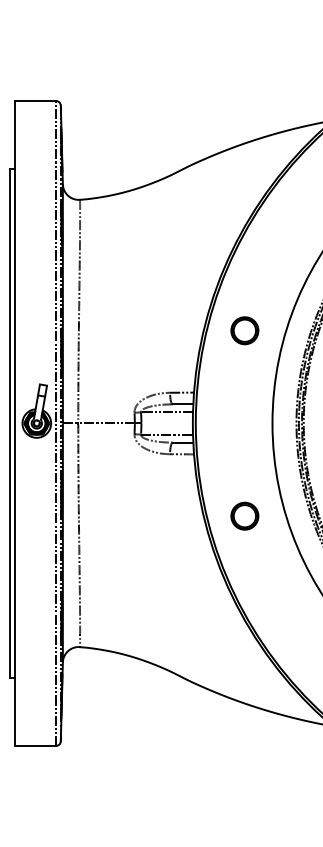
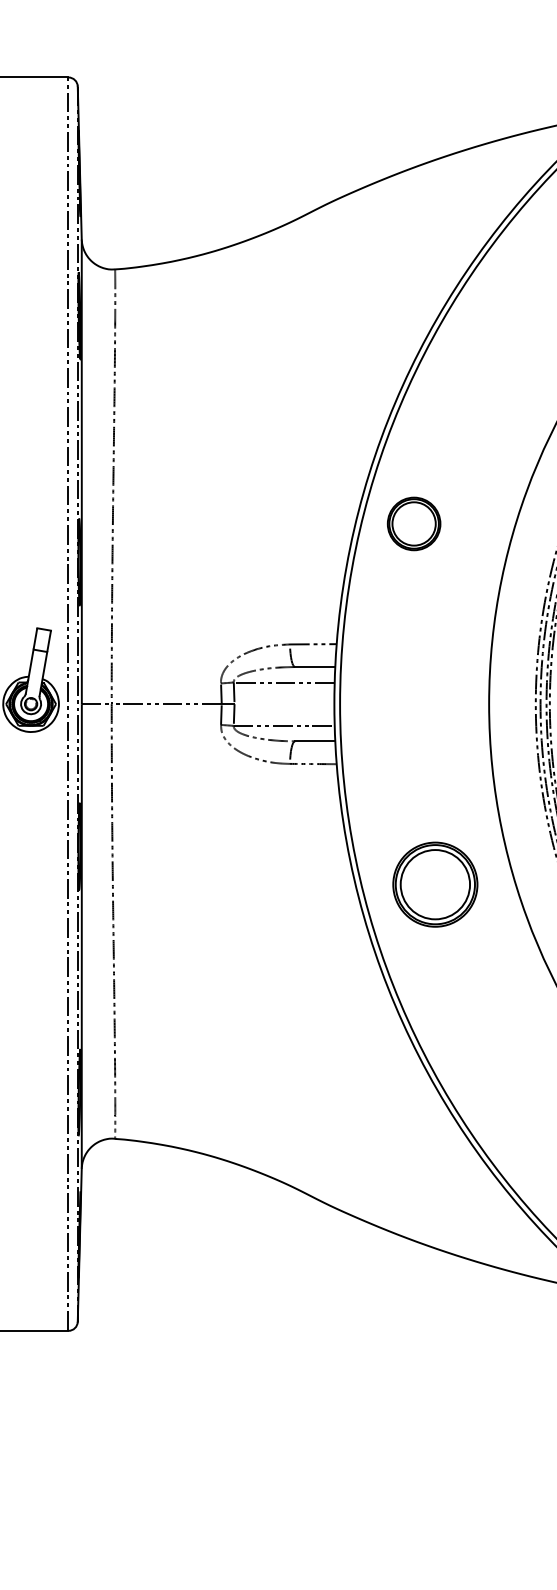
part: (244, 330) -> (413, 523), moved
part: (244, 515) -> (434, 882), size x1.6

